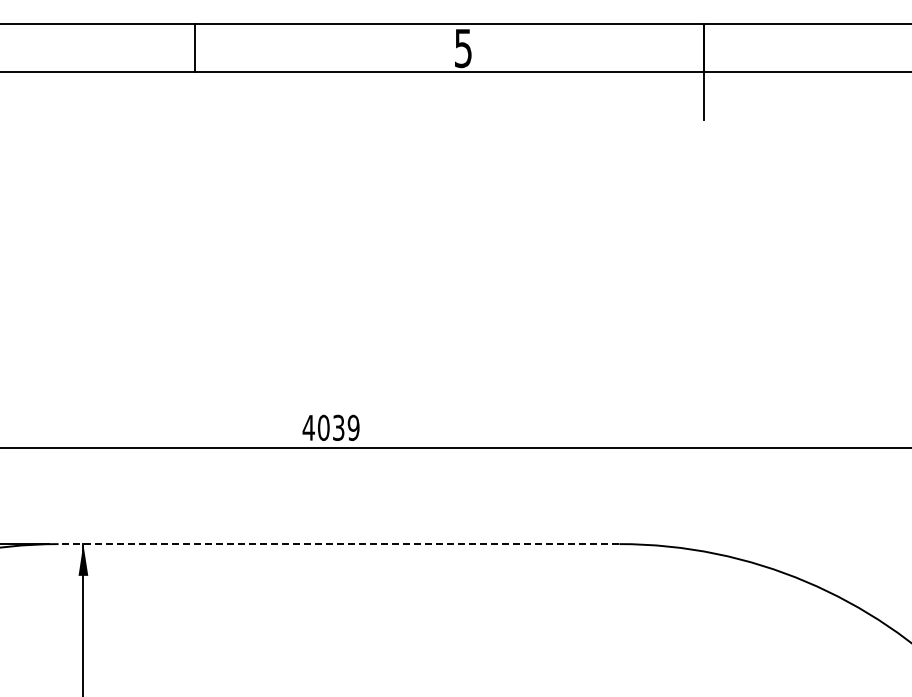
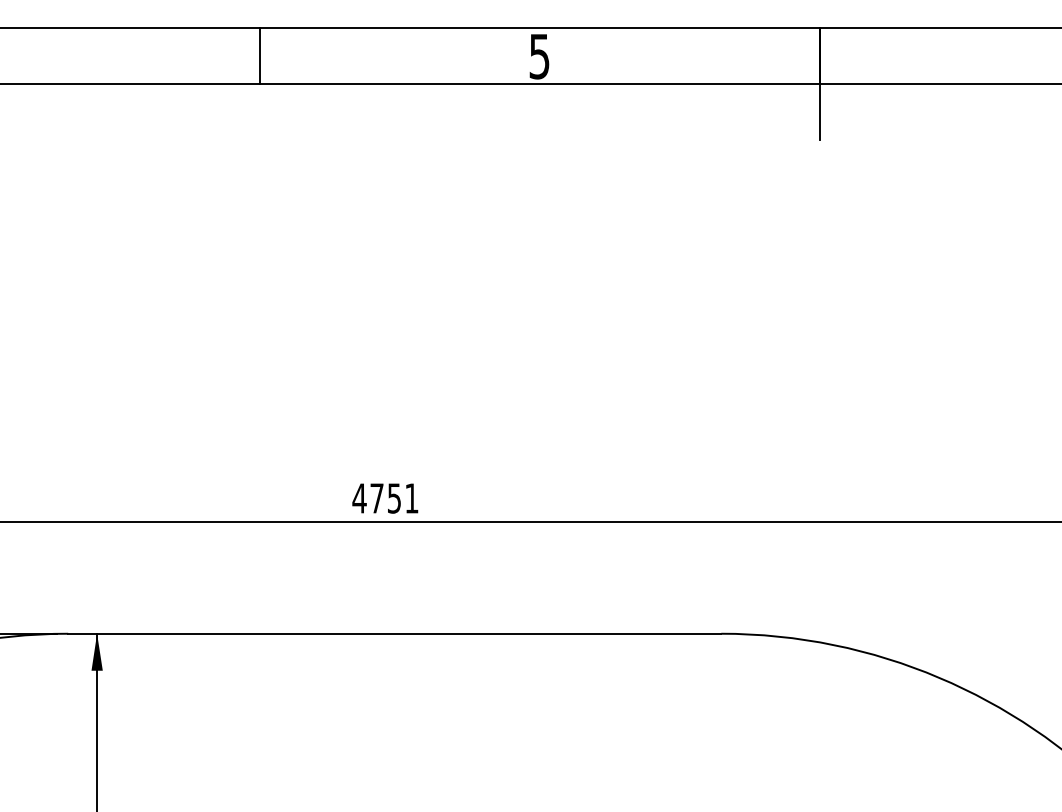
line: (194, 48) -> (260, 56), moved
text: (338, 427) -> (394, 497), 4039 -> 4751
line: (338, 544) -> (394, 634), dashed -> solid

